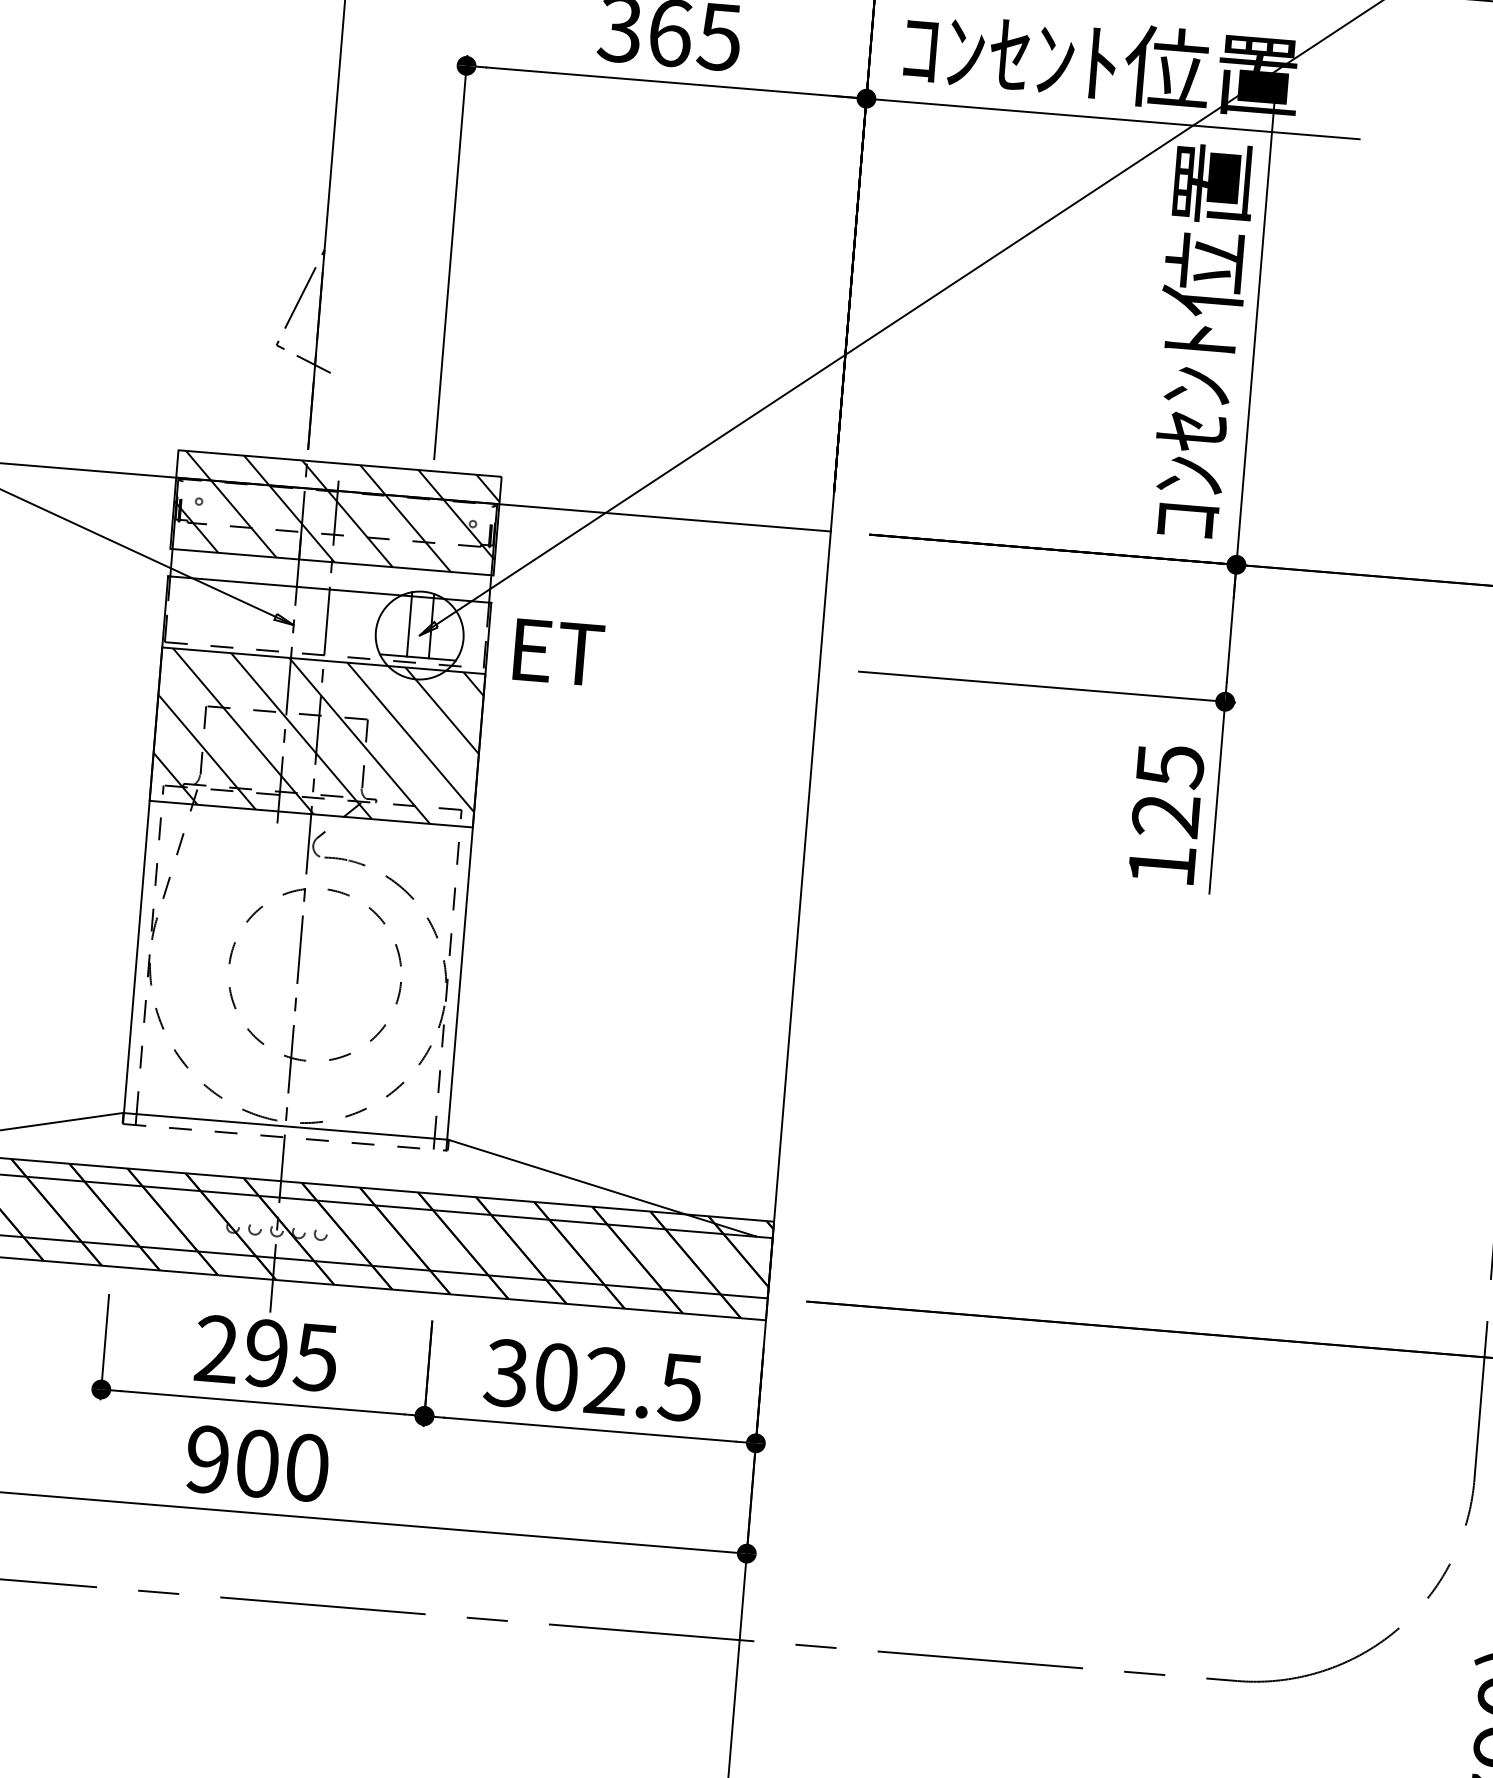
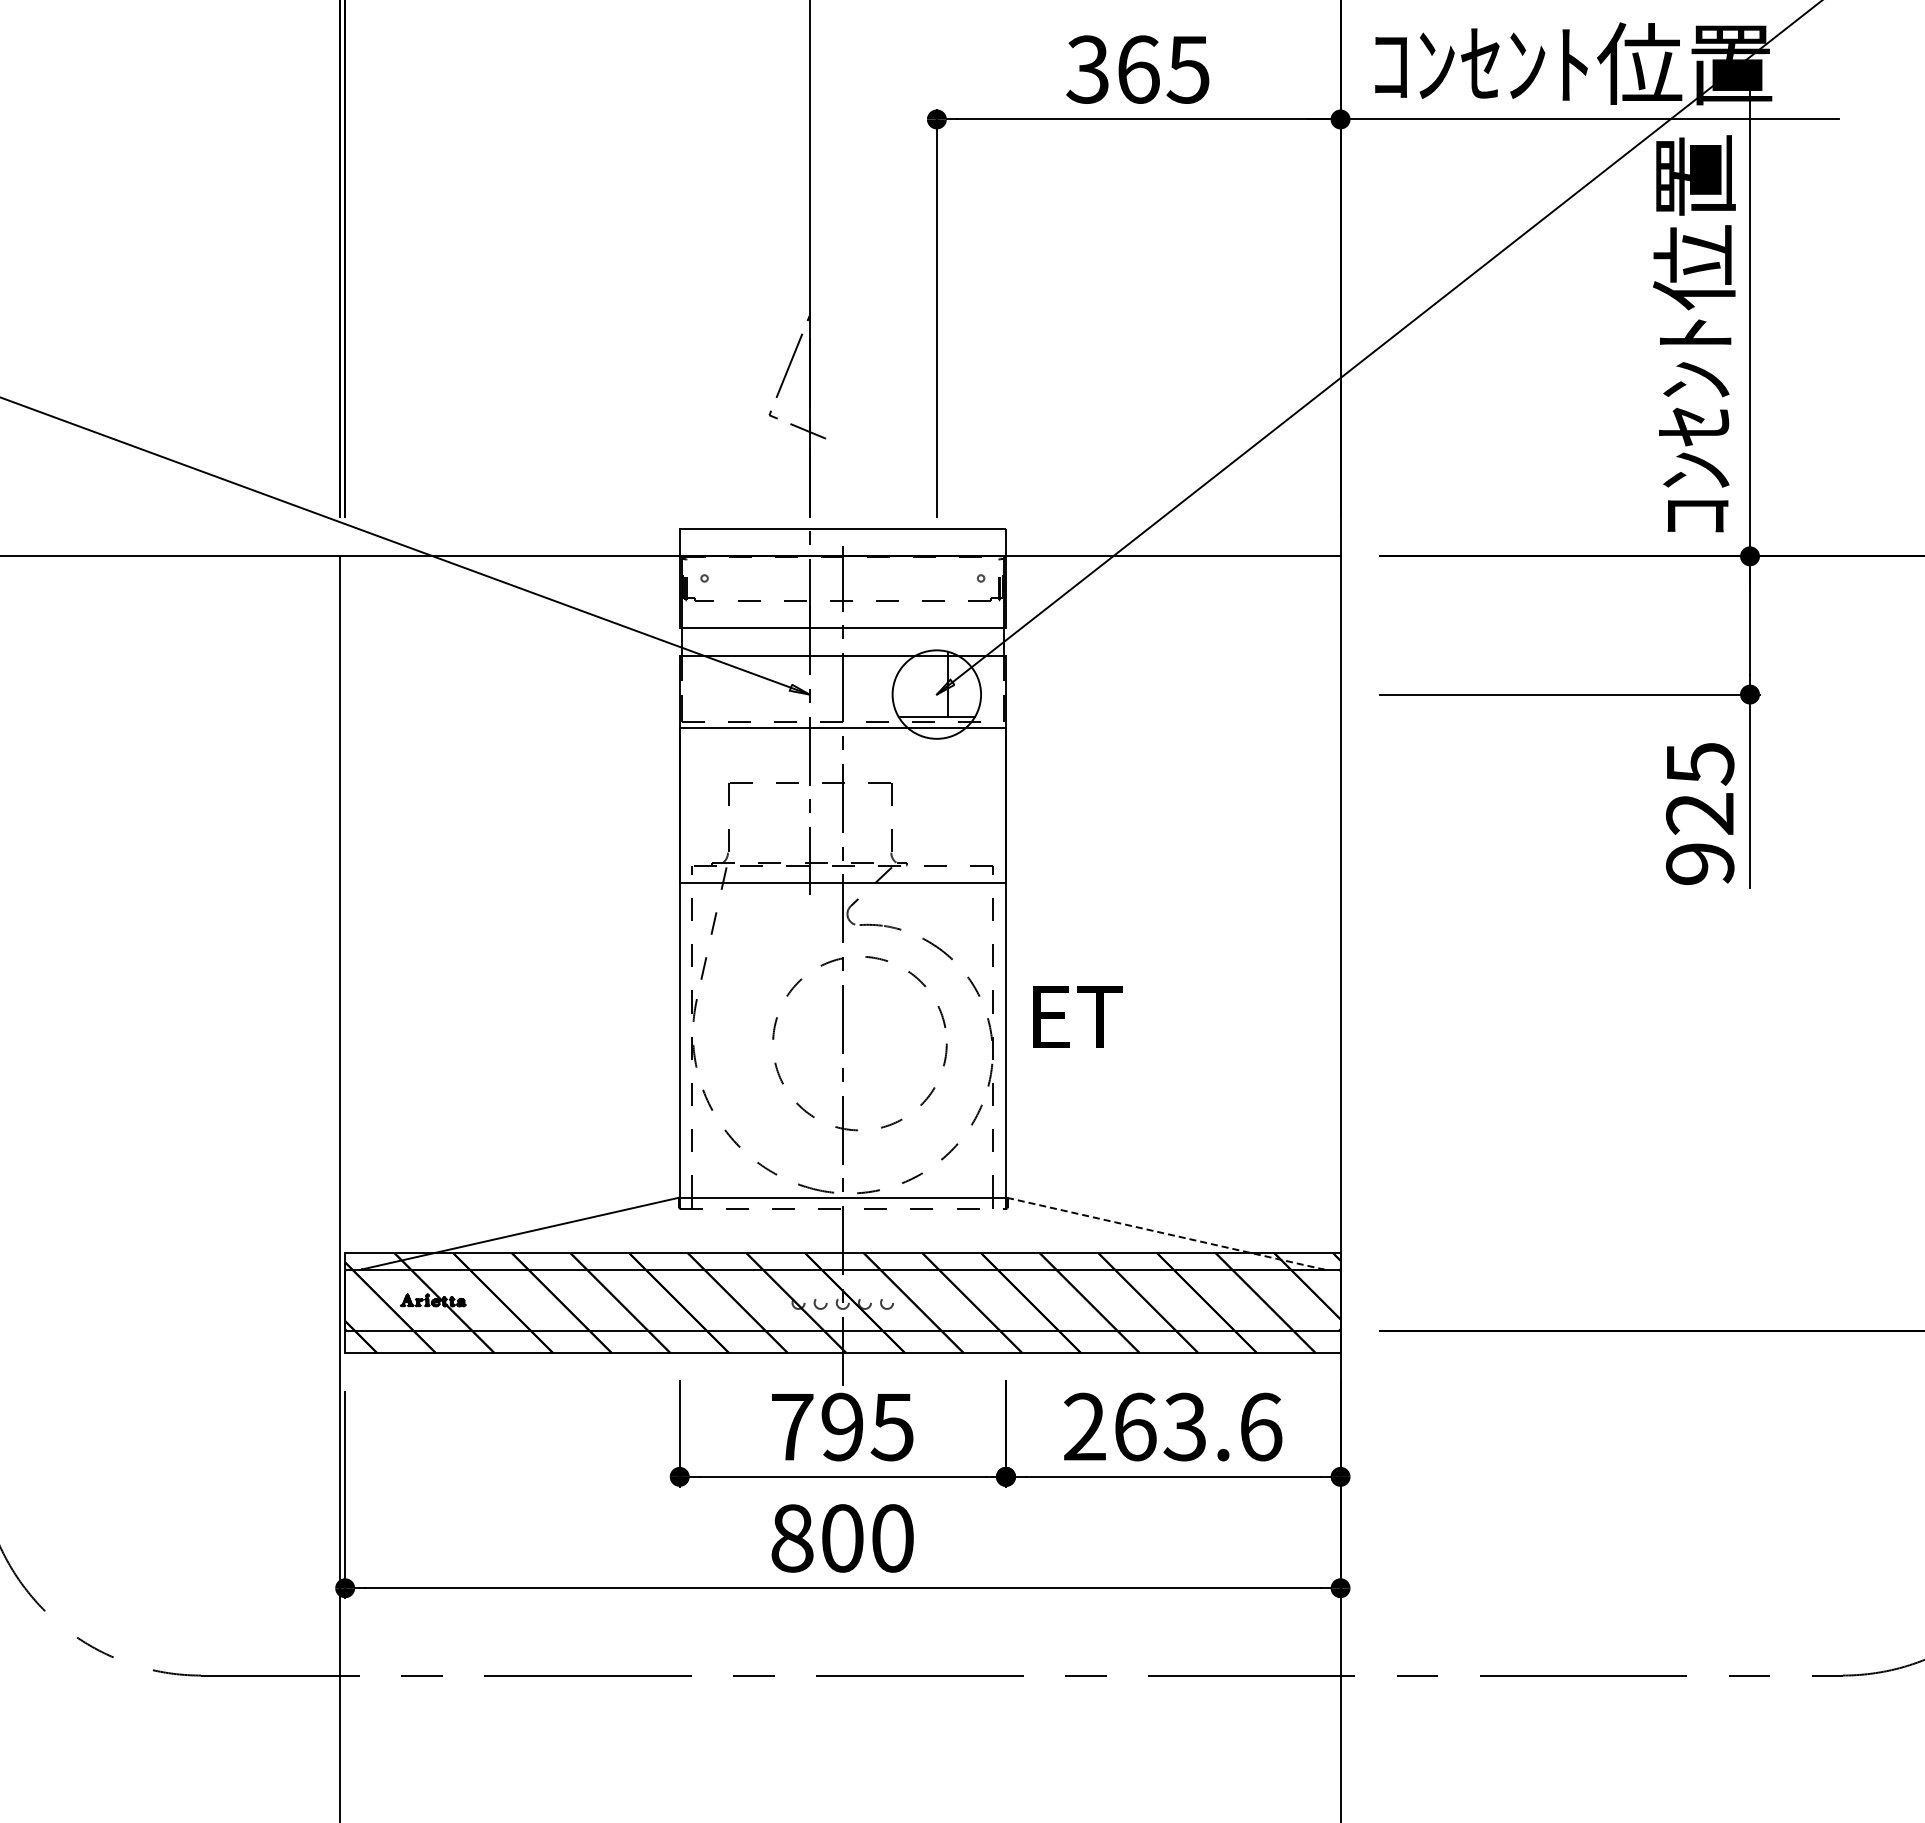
hatch: (335, 512) -> (842, 578), removed
line: (409, 623) -> (925, 683), removed
text: (558, 651) -> (1077, 1016), moved
hatch: (317, 736) -> (842, 804), removed
text: (1162, 865) -> (1700, 863), 125 -> 925
line: (602, 1187) -> (1165, 1233), solid -> dashed
text: (217, 1348) -> (792, 1426), 295 -> 795
text: (593, 1379) -> (1172, 1426), 302.5 -> 263.6
text: (207, 1459) -> (792, 1538), 900 -> 800

